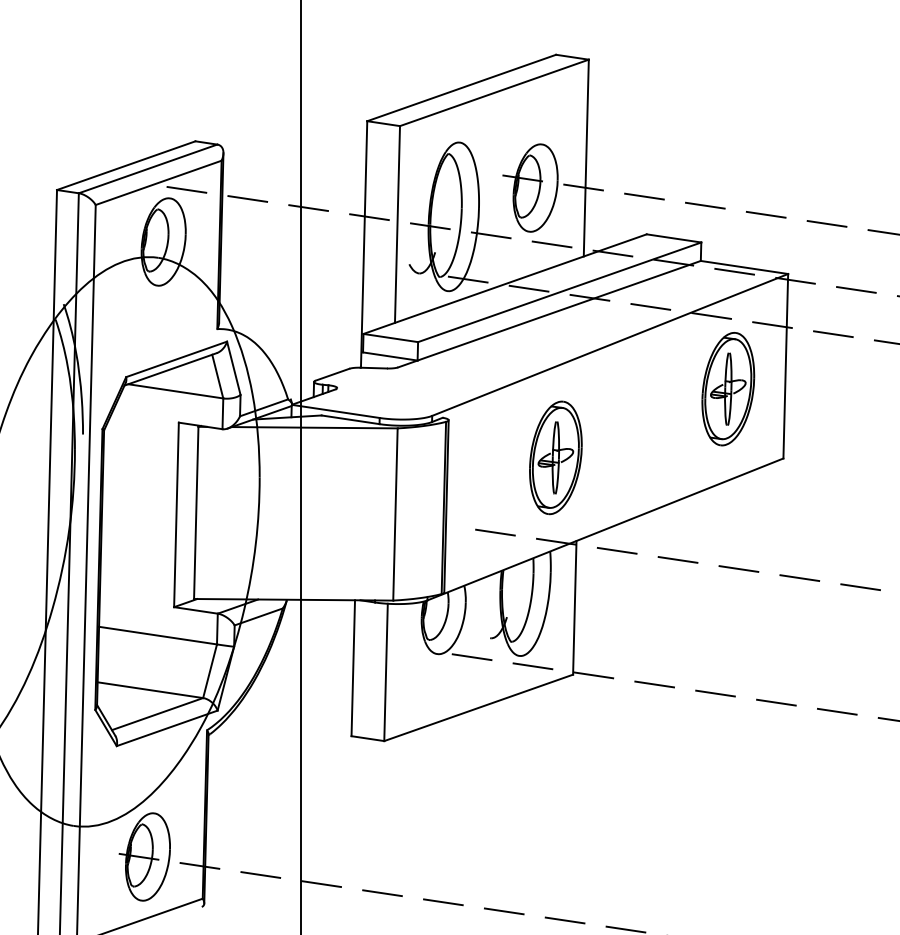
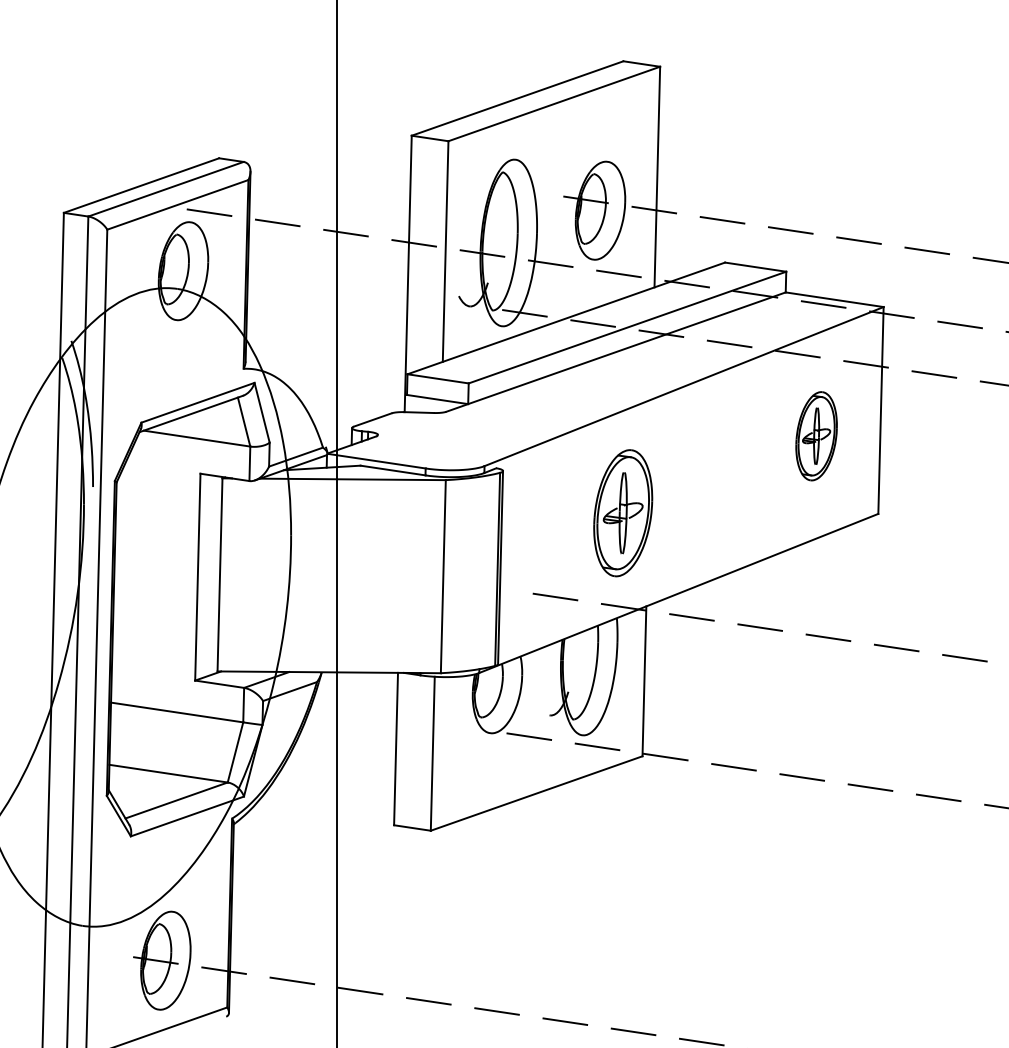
part: (728, 389) -> (816, 436), size x0.7

